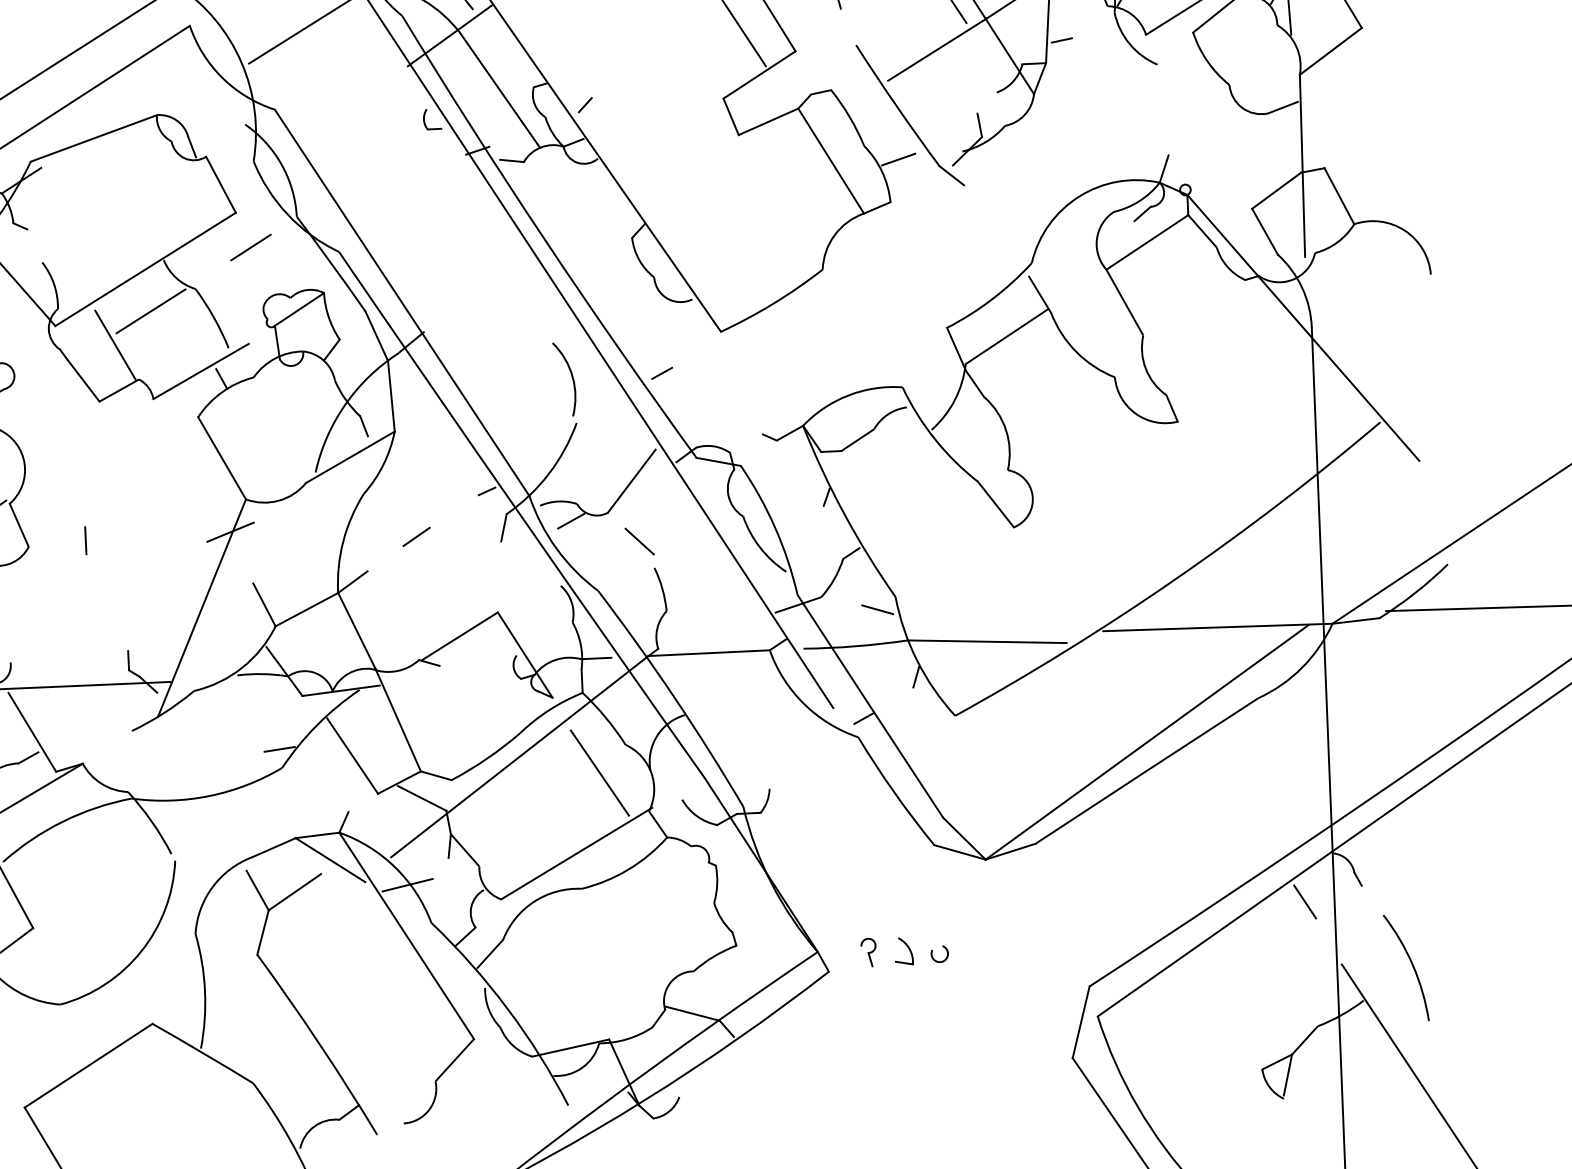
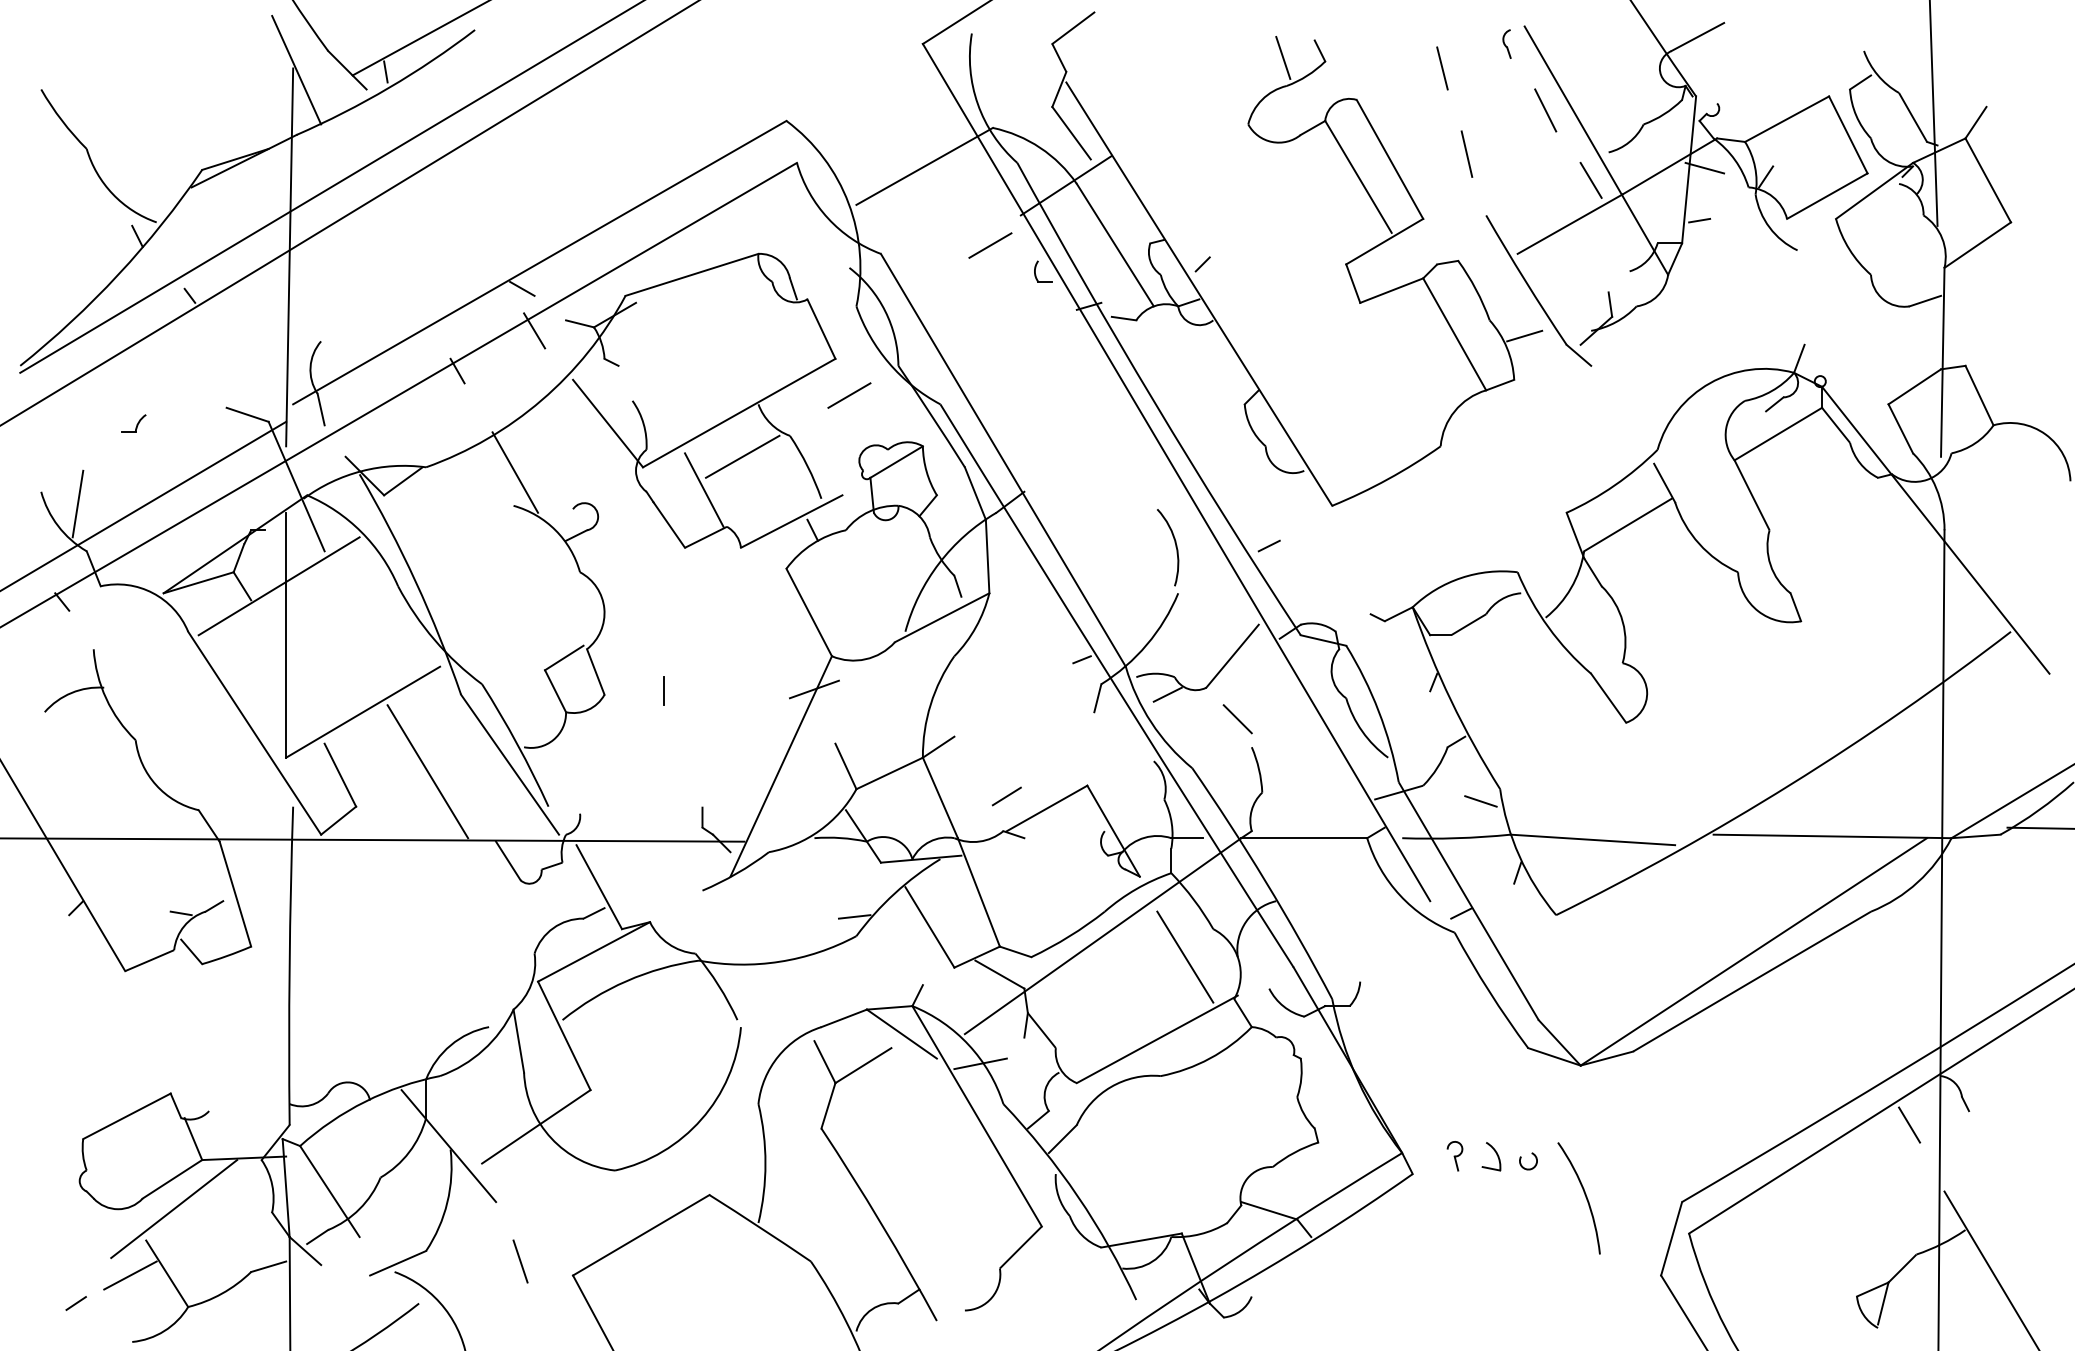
line: (380, 96) -> (990, 245), added
line: (416, 536) -> (1006, 796), moved
arc: (1411, 964) -> (1584, 1195), moved

